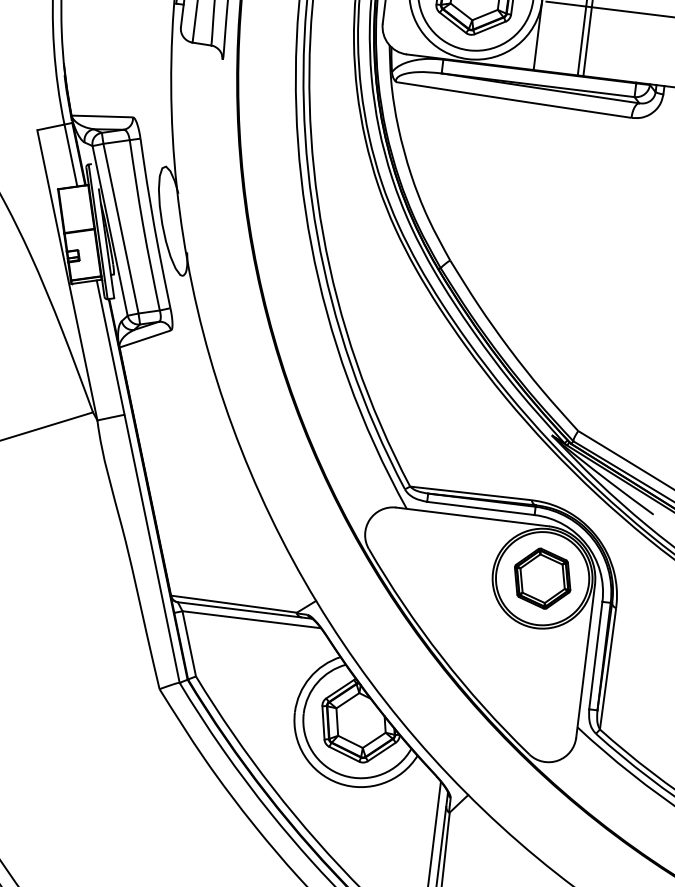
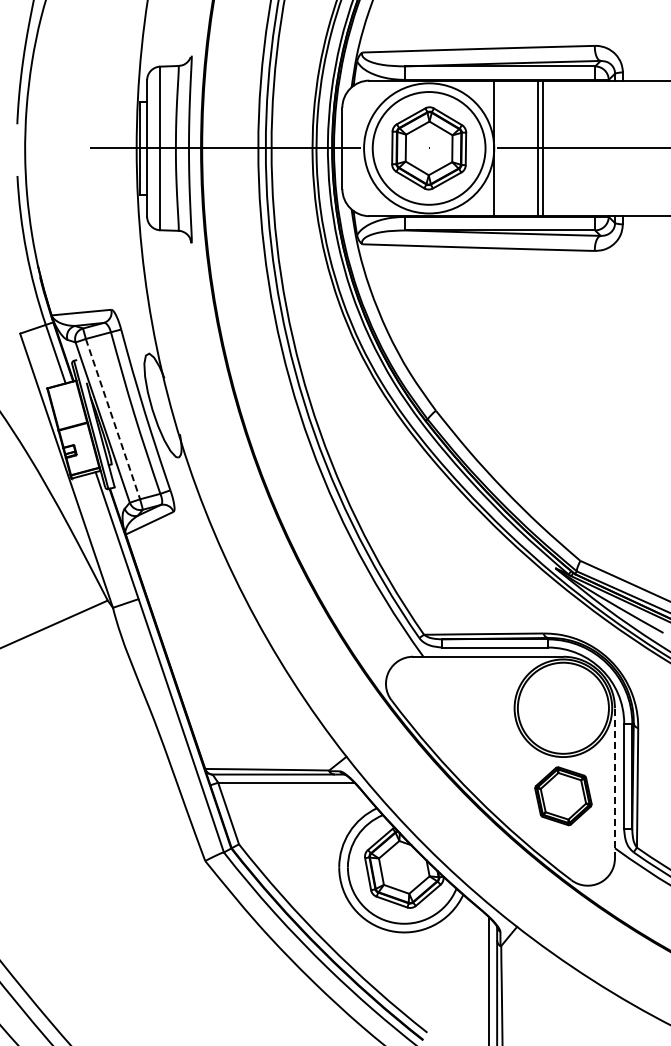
line: (121, 229) -> (113, 419), solid -> dashed
part: (542, 578) -> (563, 796), moved
line: (585, 660) -> (614, 782), solid -> dashed

